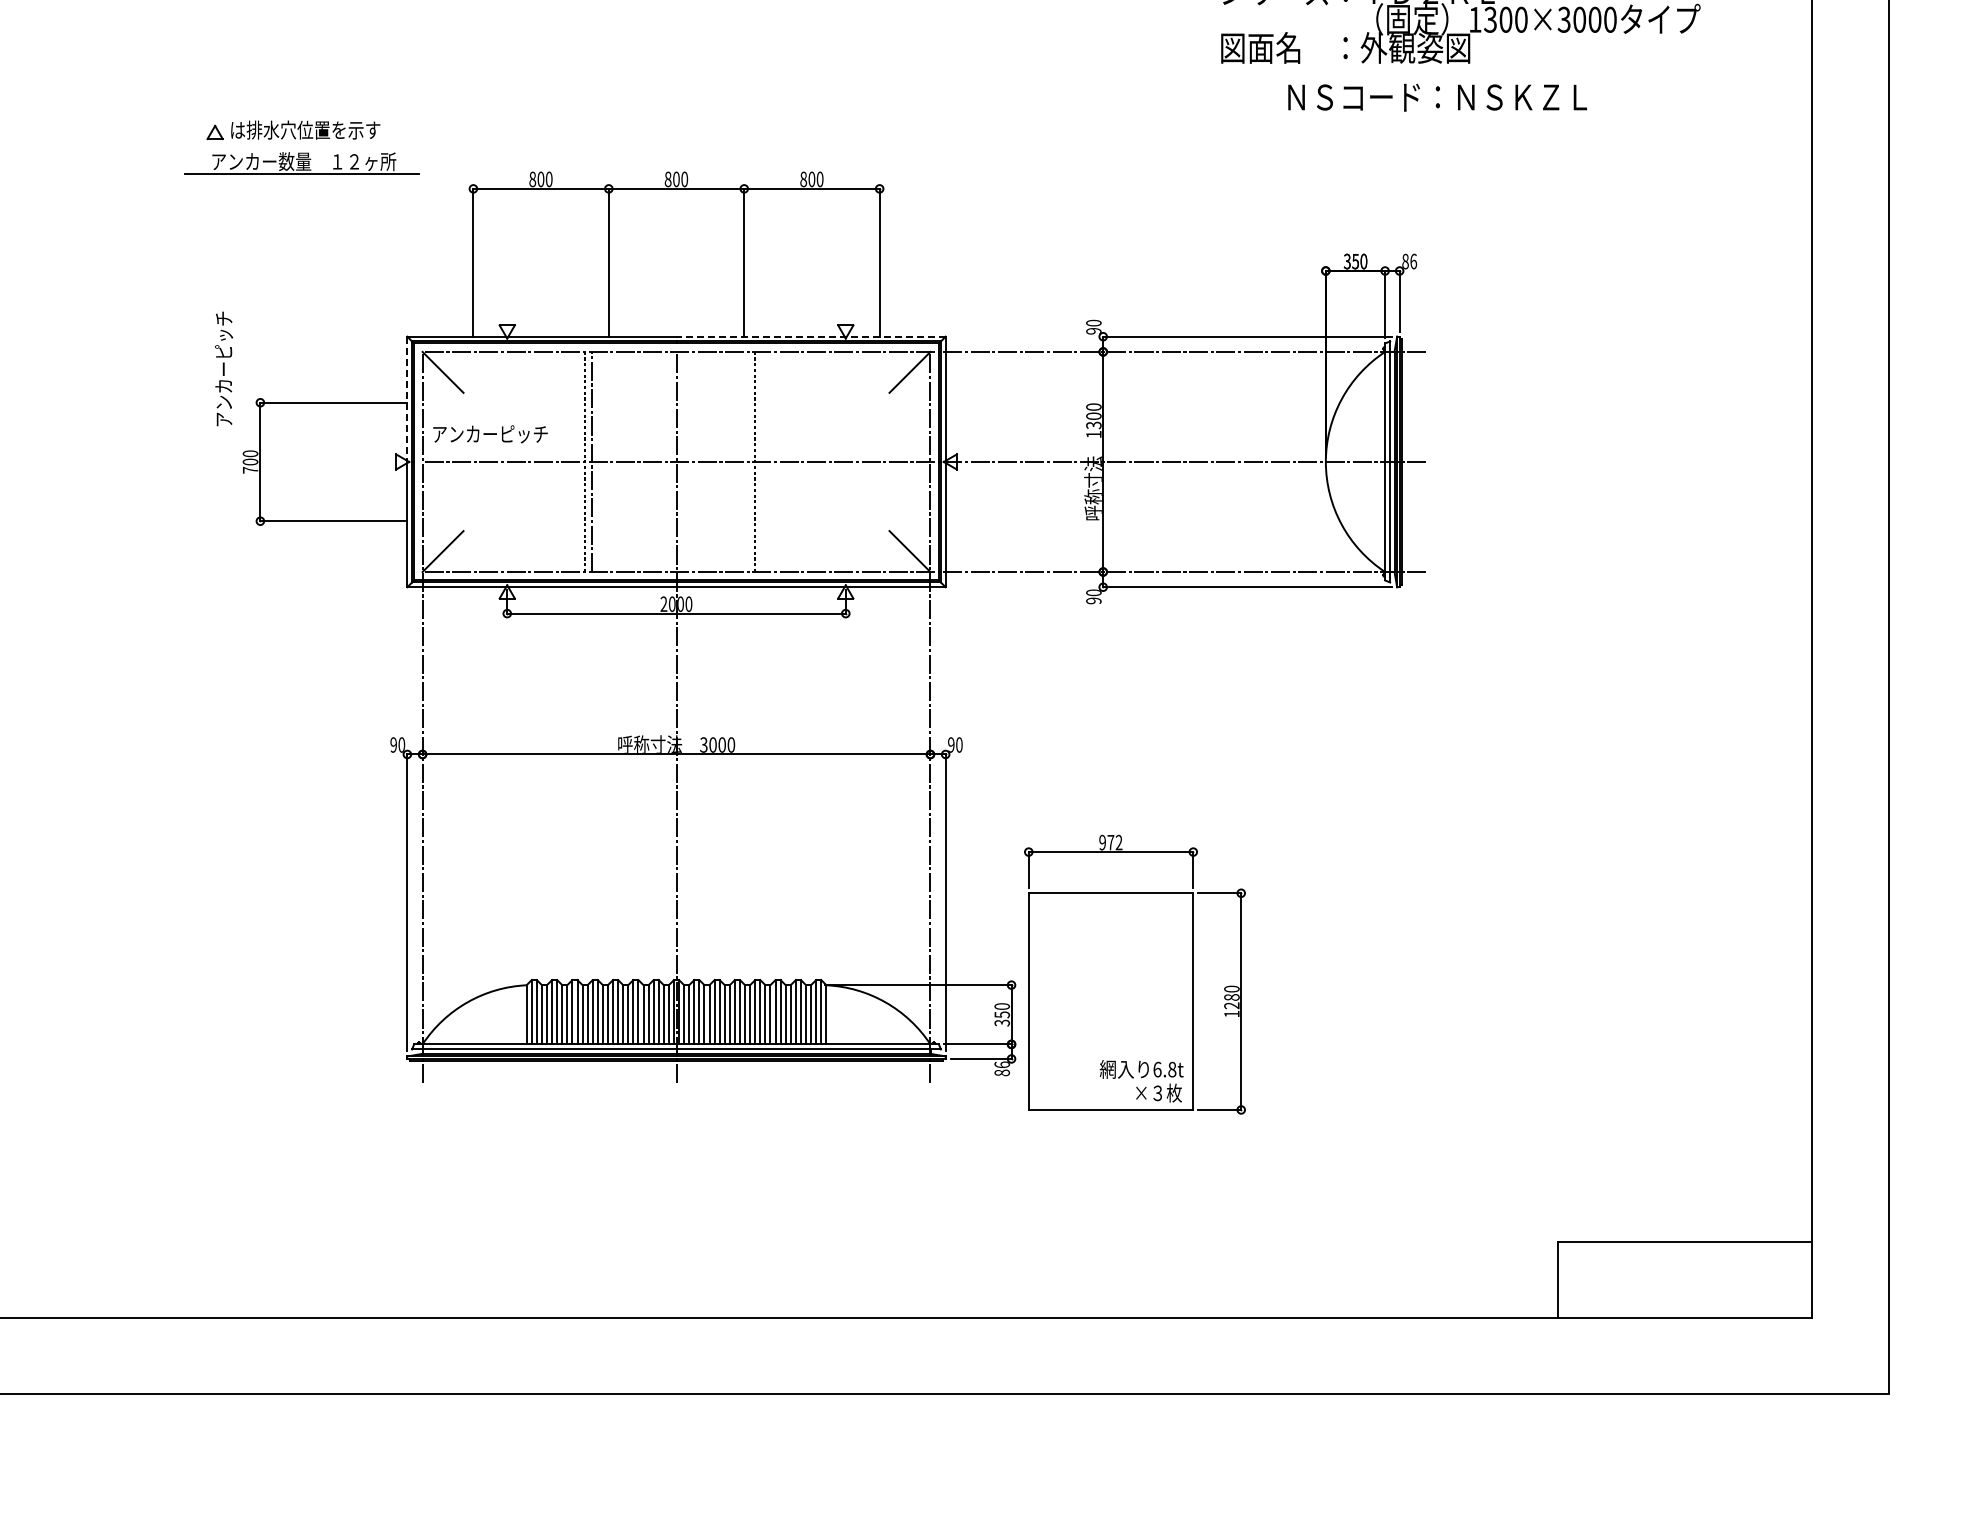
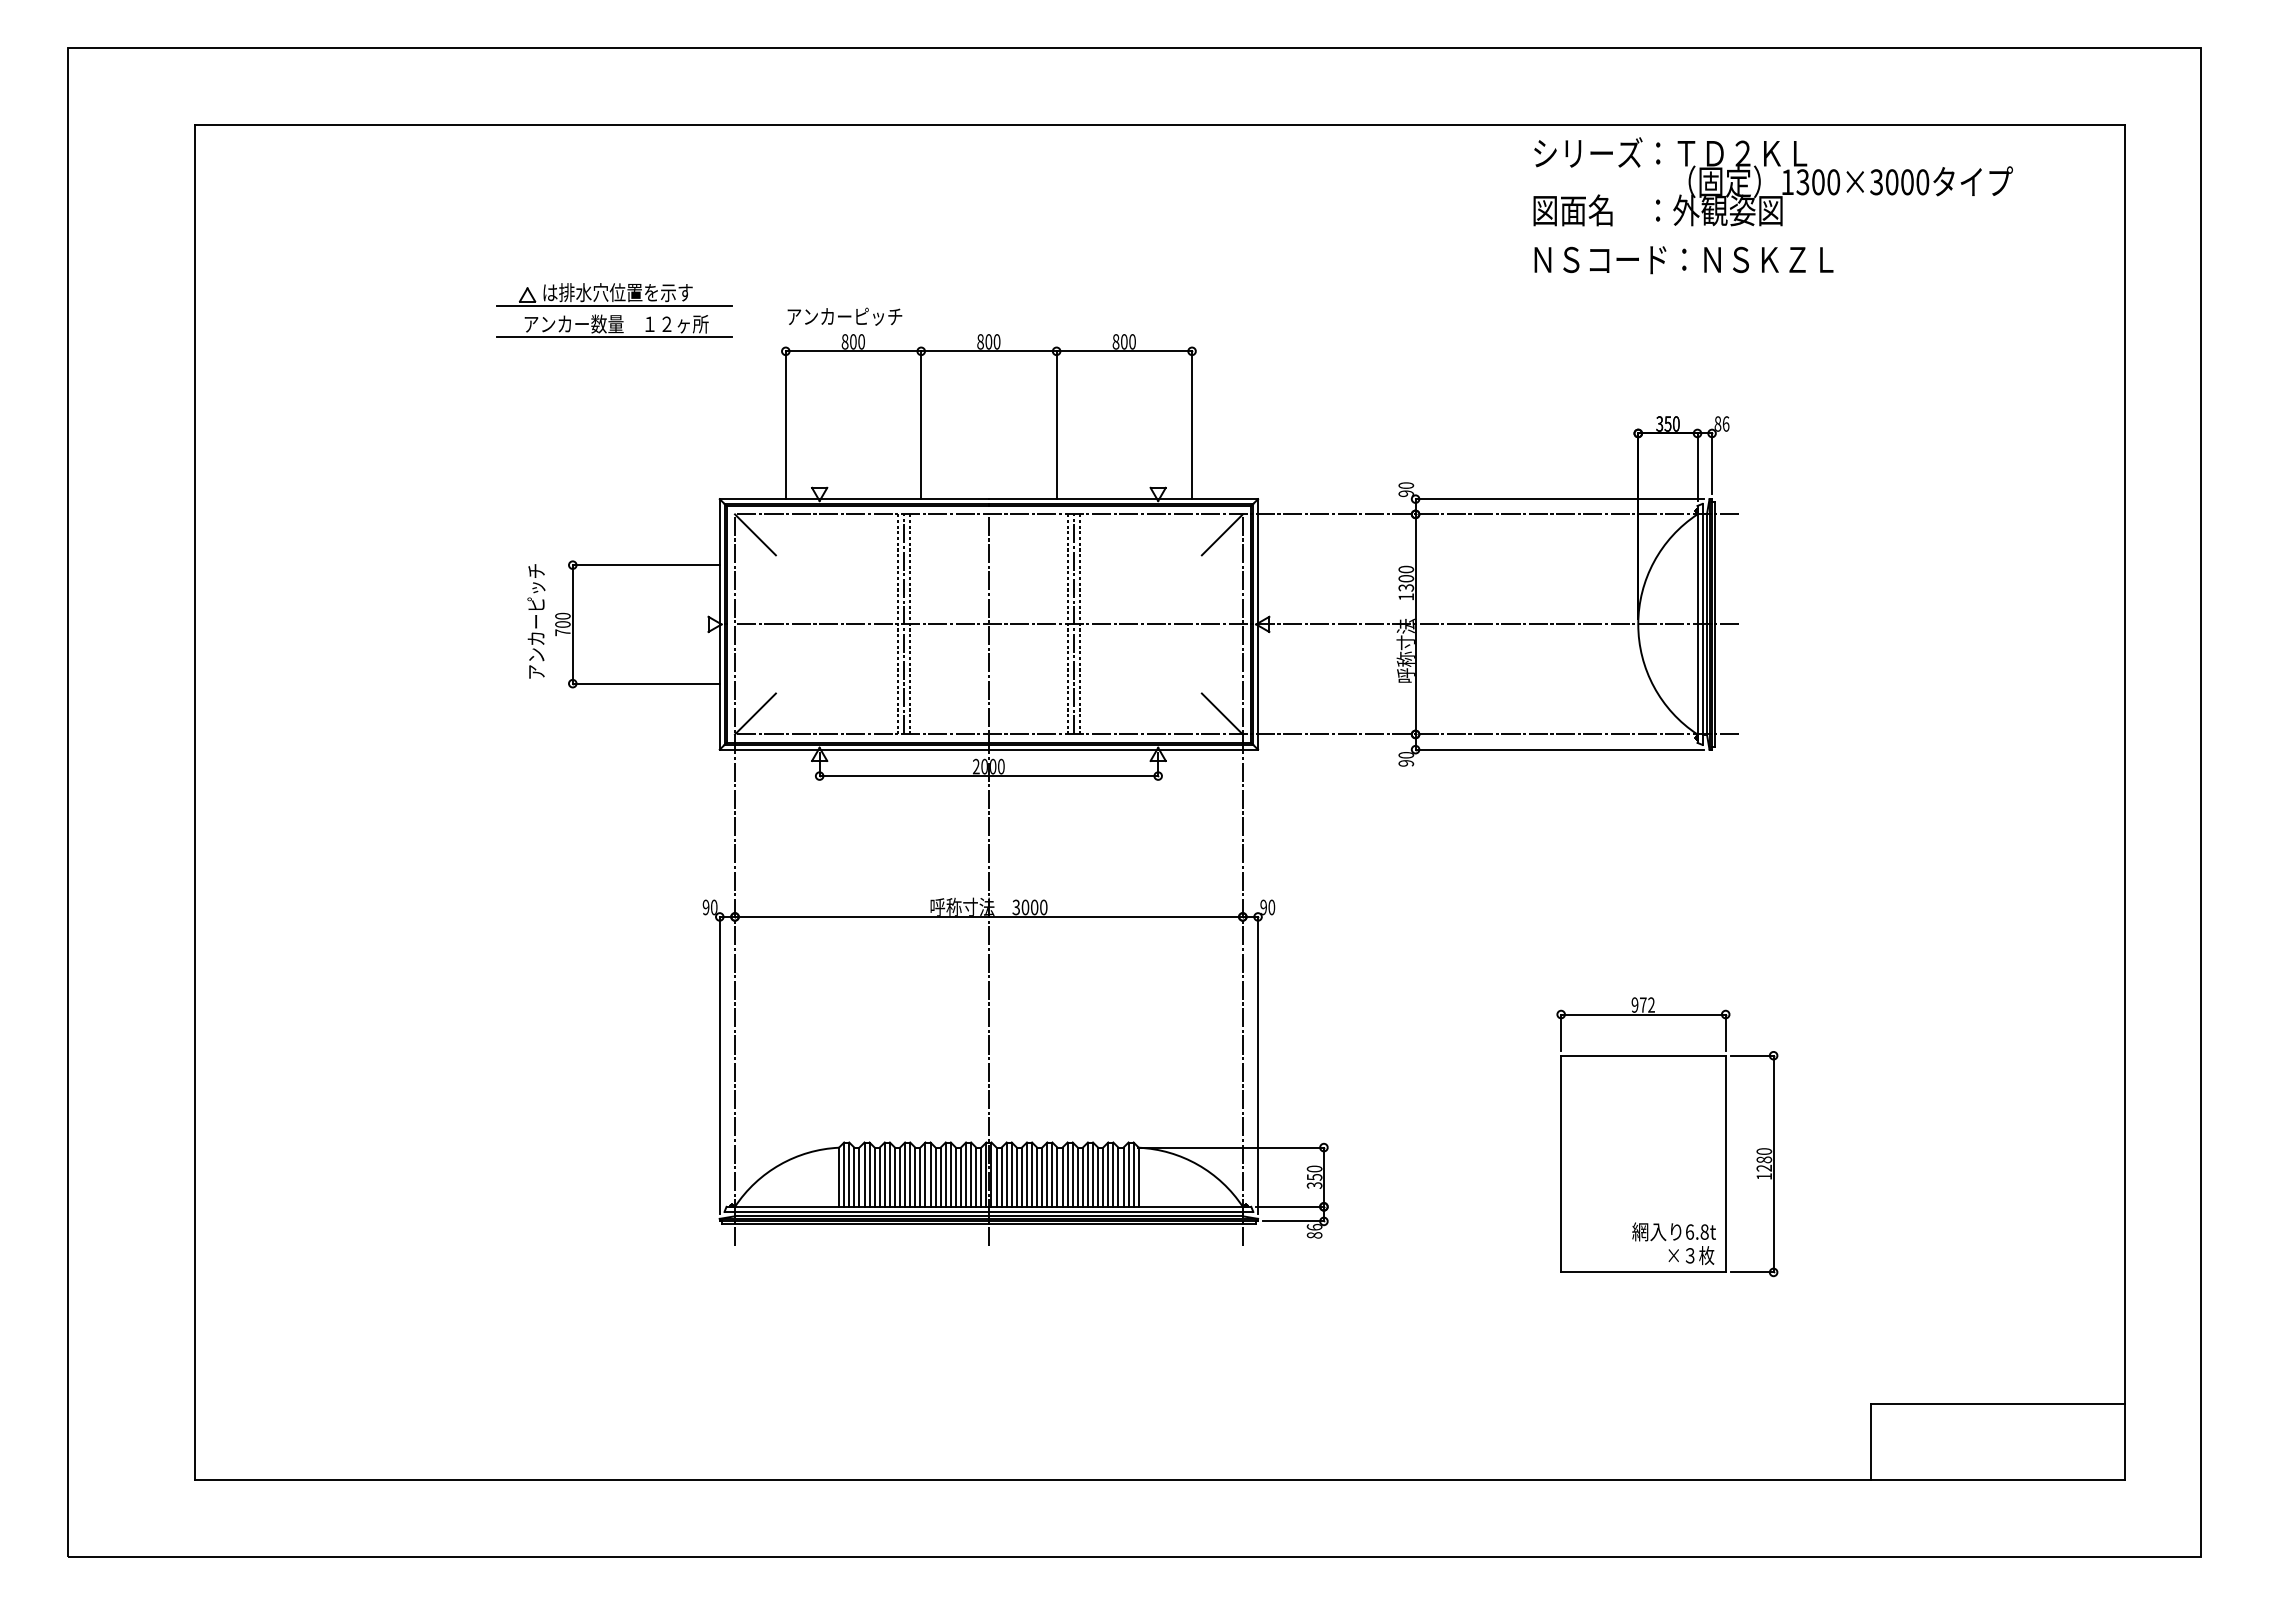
text: (1437, 98) -> (1683, 260), moved
line: (301, 144) -> (613, 306), added
line: (811, 337) -> (1123, 499), dashed -> solid
text: (224, 369) -> (536, 621), moved
line: (407, 399) -> (719, 561), dashed -> solid
text: (490, 434) -> (844, 316), moved
line: (598, 462) -> (910, 624), added
line: (761, 462) -> (1073, 624), added
line: (768, 462) -> (1080, 624), added
part: (1135, 975) -> (1667, 1137), moved

